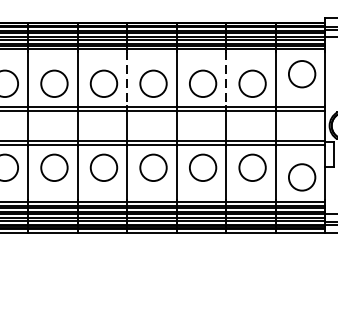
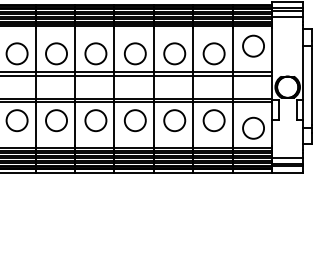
line: (127, 78) -> (114, 49), dashed -> solid
line: (226, 78) -> (193, 49), dashed -> solid

